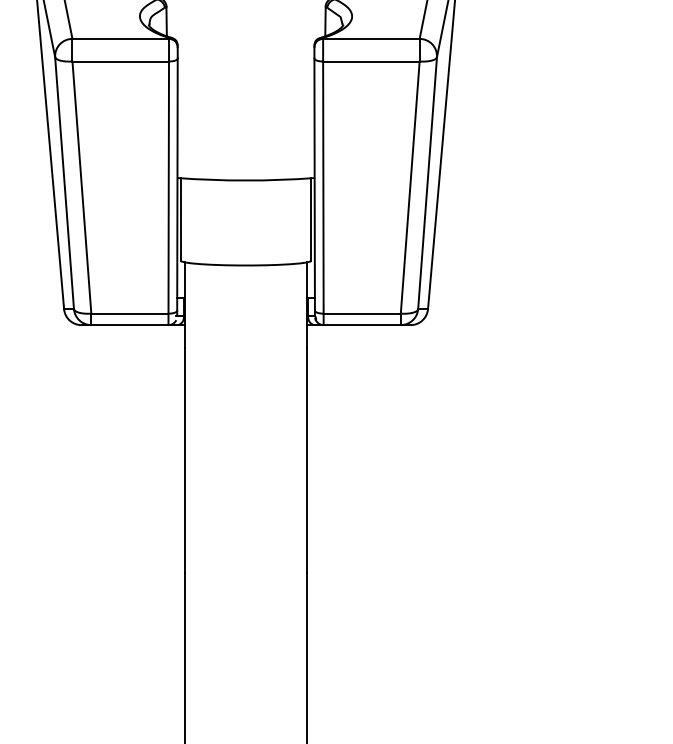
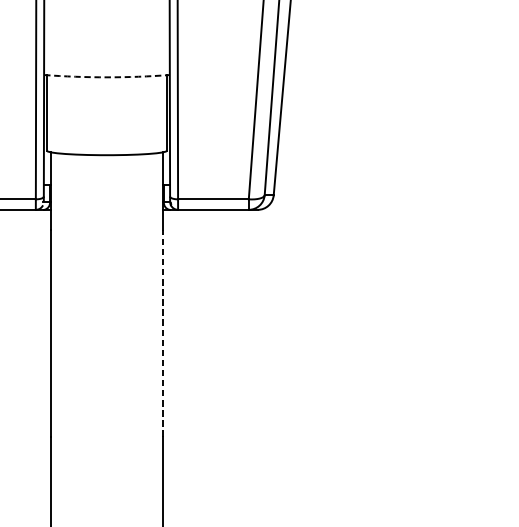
arc: (246, 180) -> (107, 77), solid -> dashed
line: (307, 460) -> (163, 333), solid -> dashed

